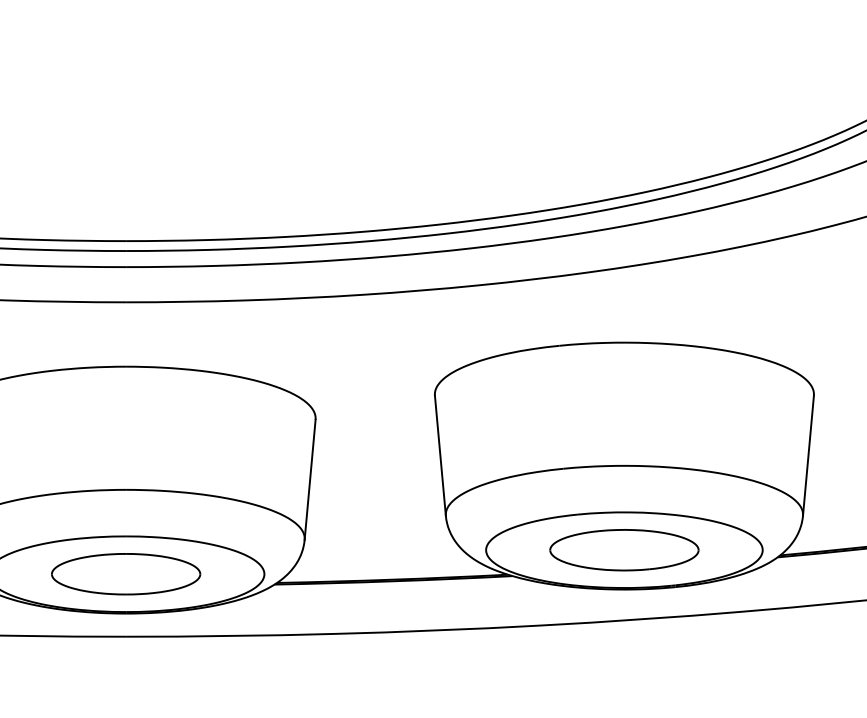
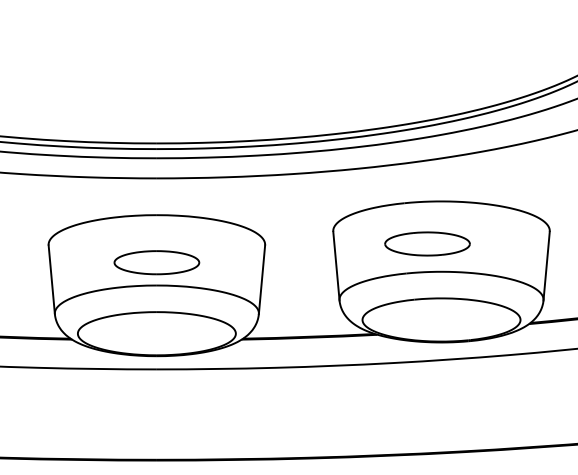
part: (624, 549) -> (427, 243), moved
part: (125, 573) -> (156, 262), moved

